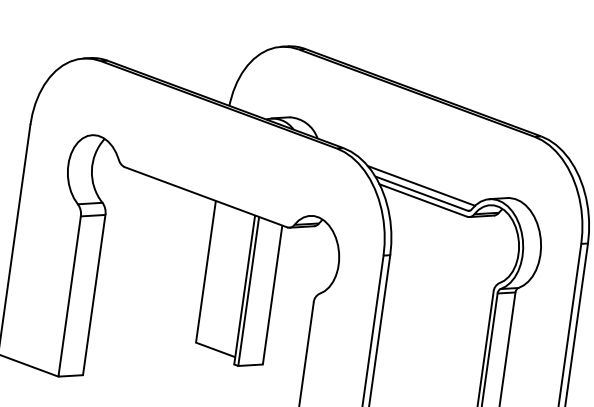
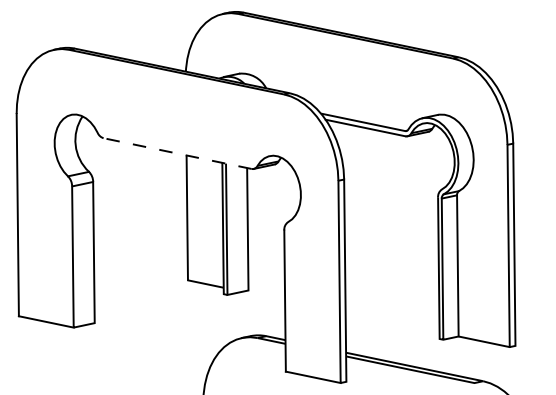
line: (420, 185) -> (361, 115), removed
line: (205, 197) -> (177, 153), solid -> dashed

